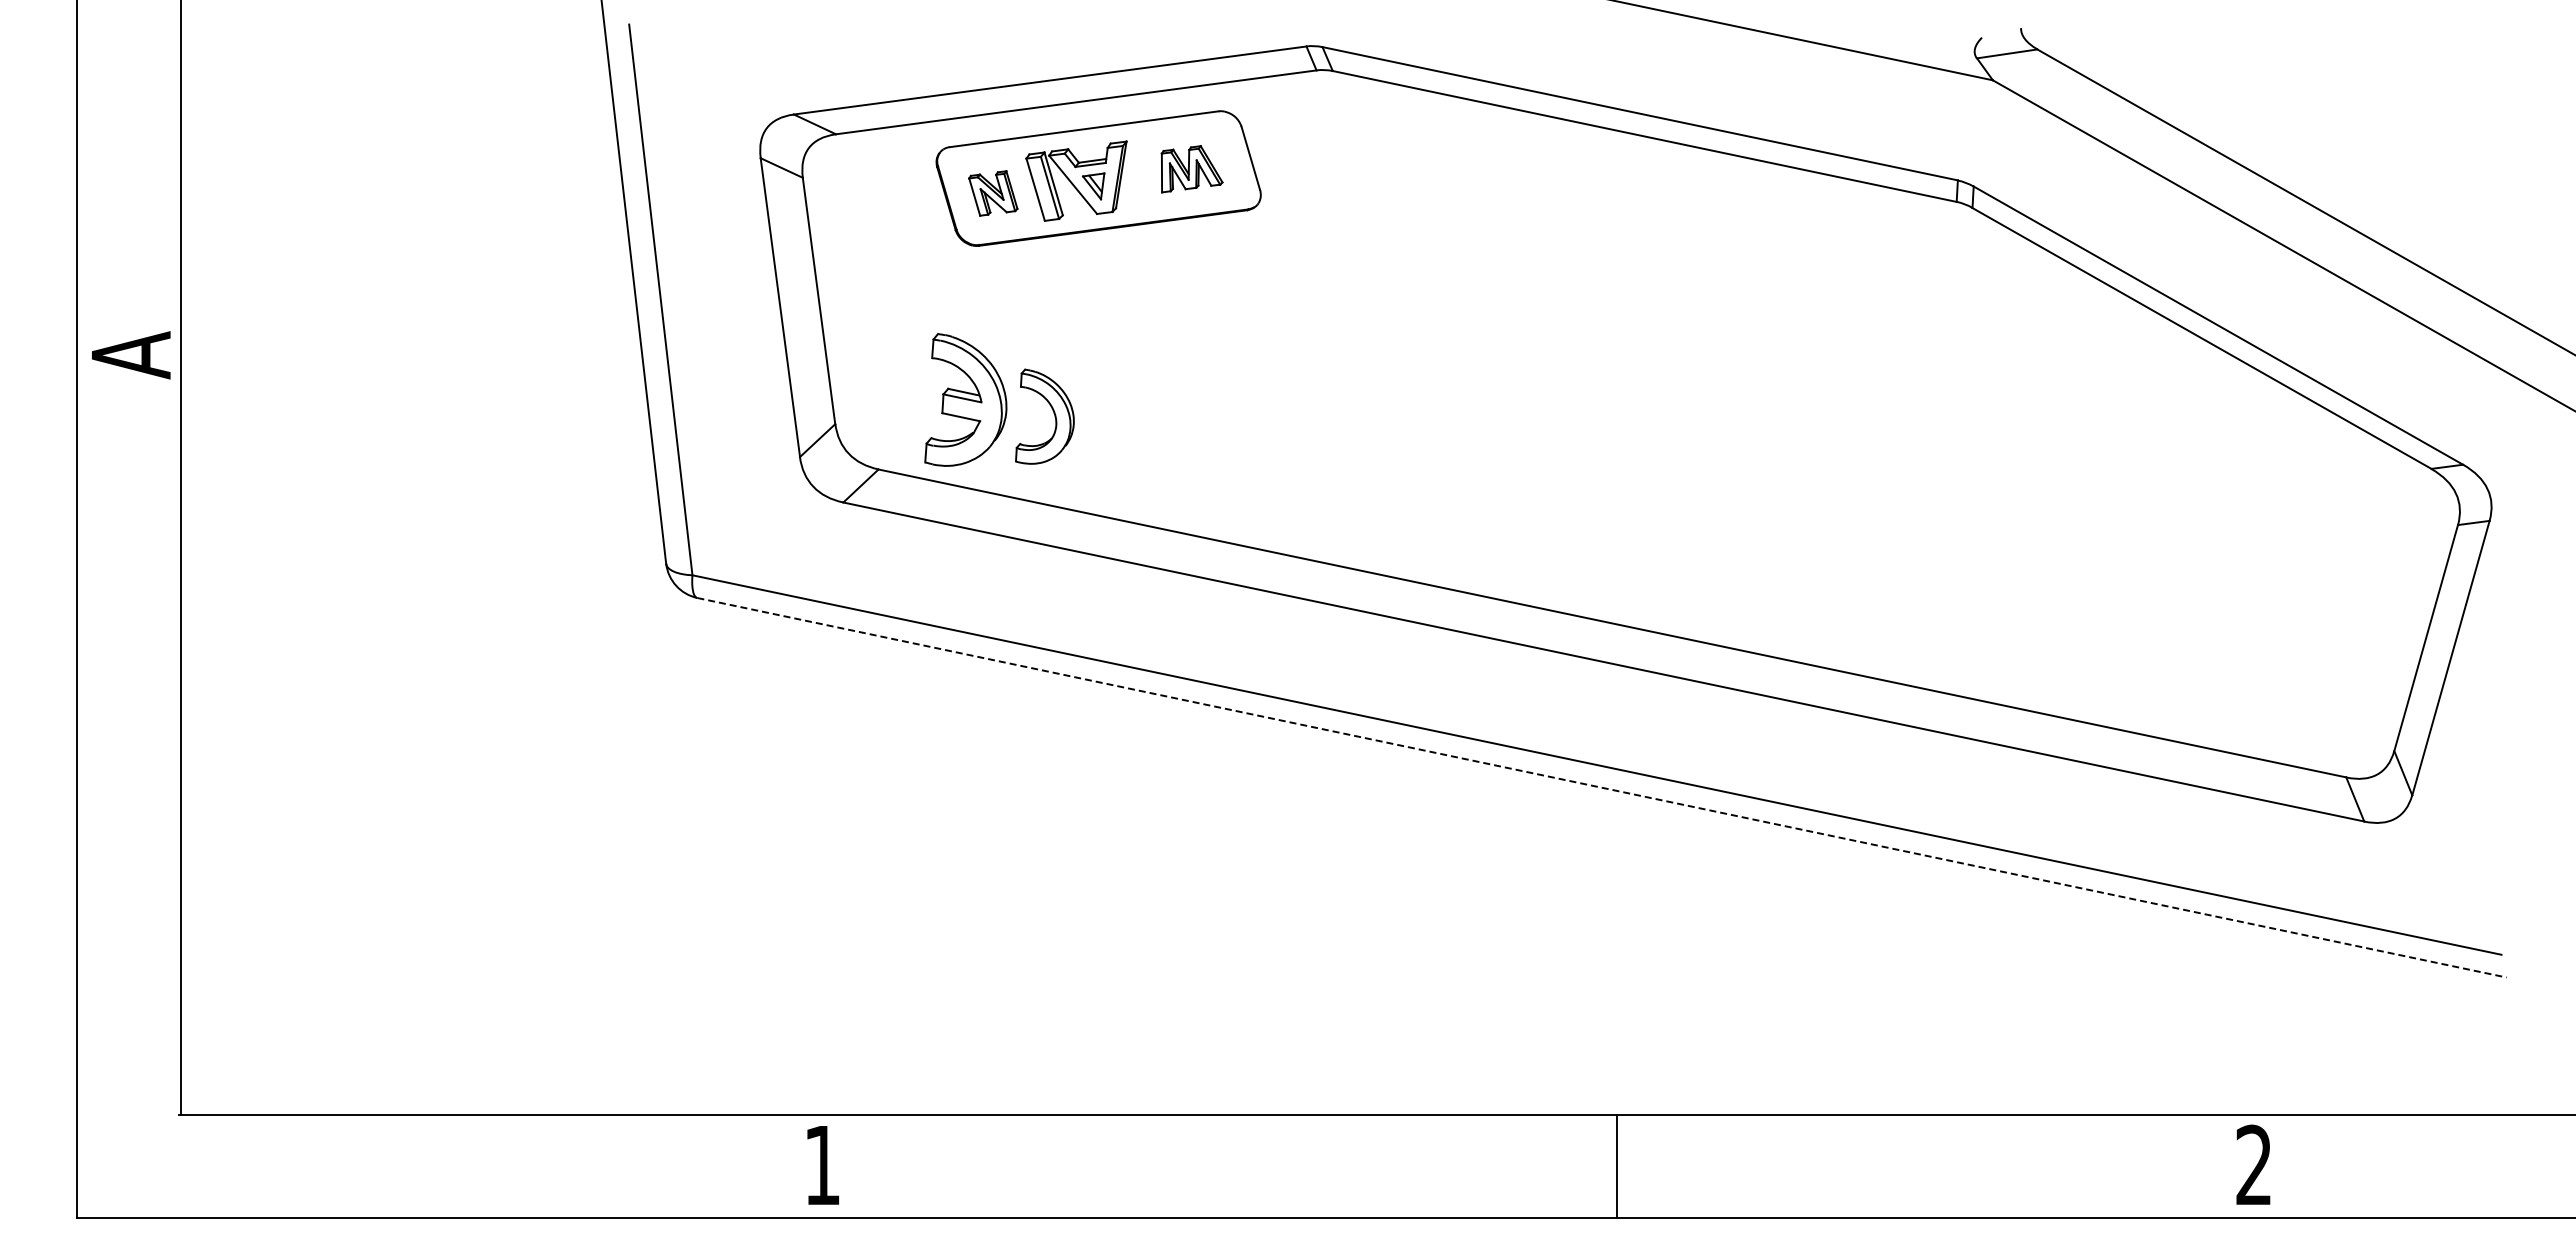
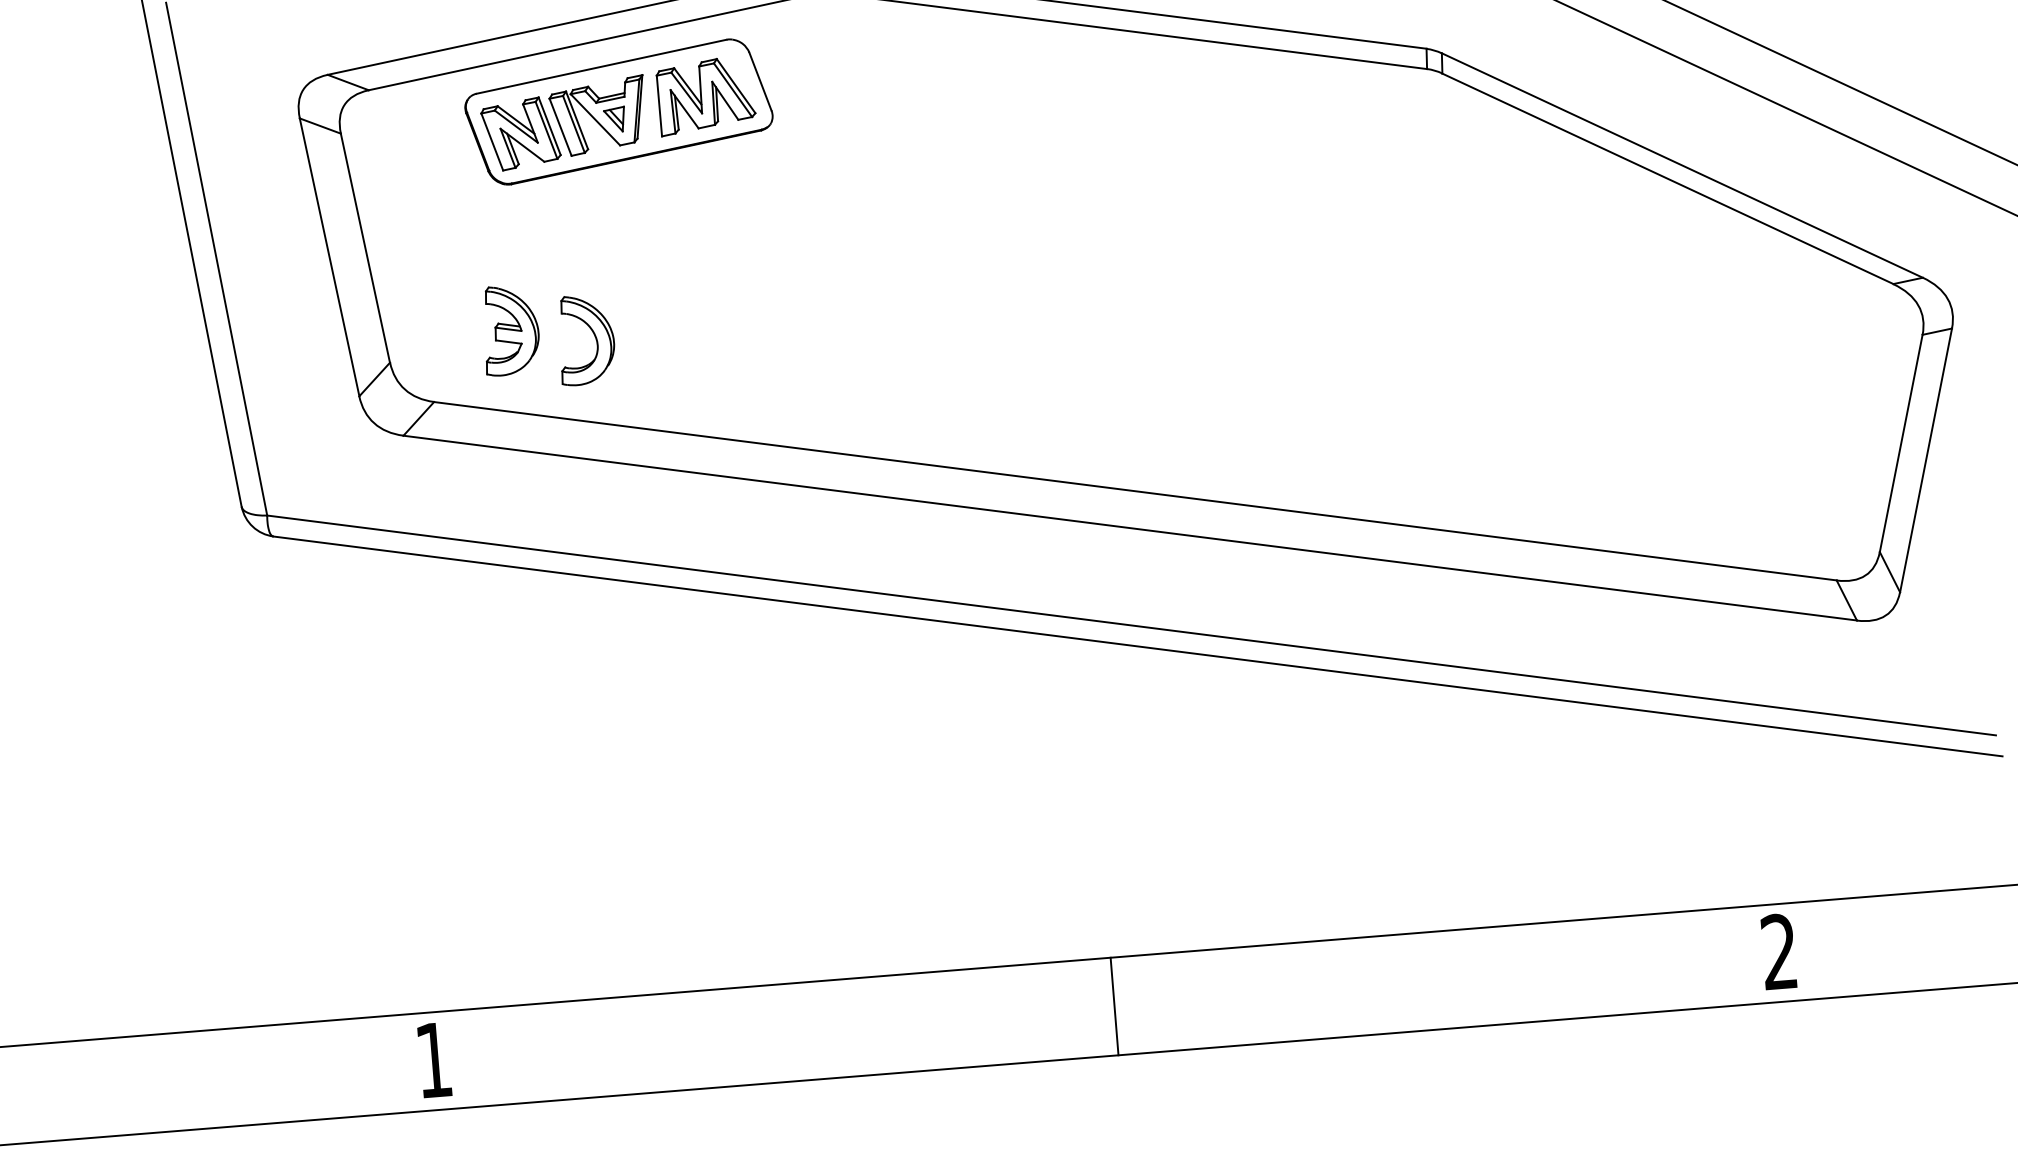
part: (1191, 168) -> (705, 95), size x1.67
part: (993, 193) -> (521, 133), size x1.67
part: (965, 400) -> (510, 330), size x0.71
line: (1602, 787) -> (1138, 646), dashed -> solid
line: (1616, 1166) -> (1114, 1006), moved

